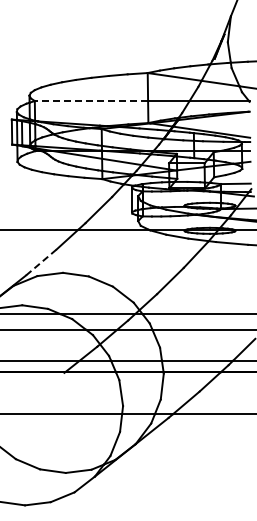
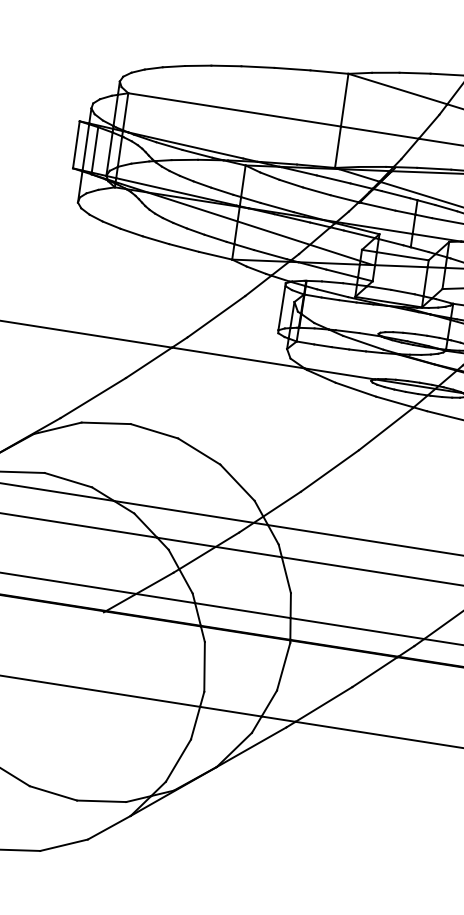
line: (91, 101) -> (234, 110), dashed -> solid
line: (41, 262) -> (93, 398), dashed -> solid

